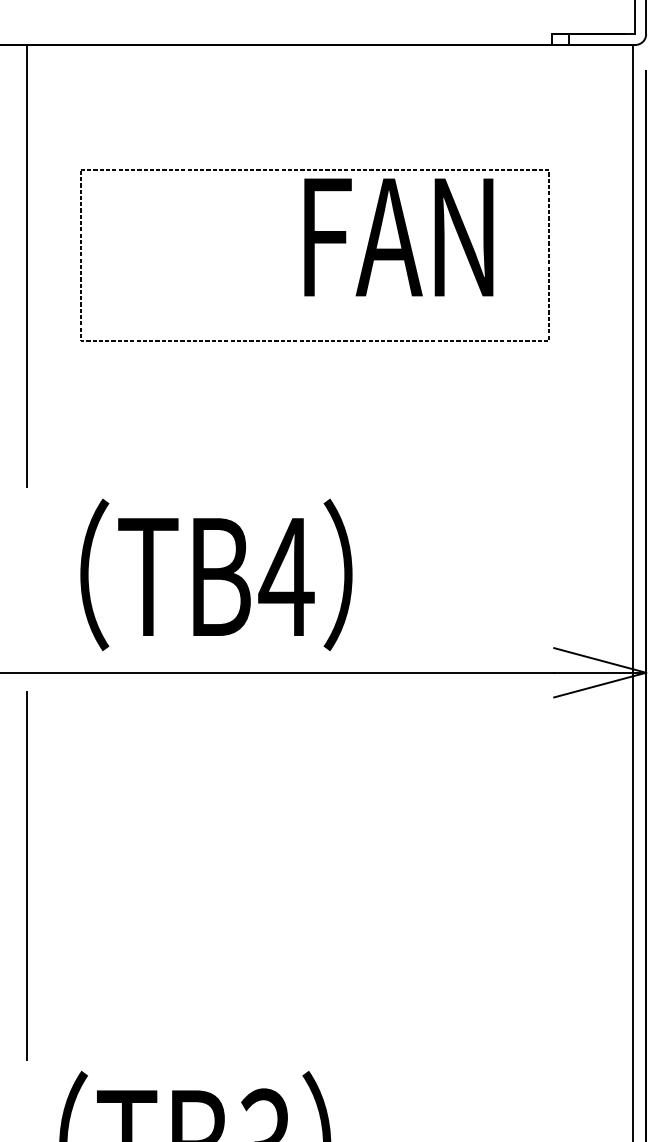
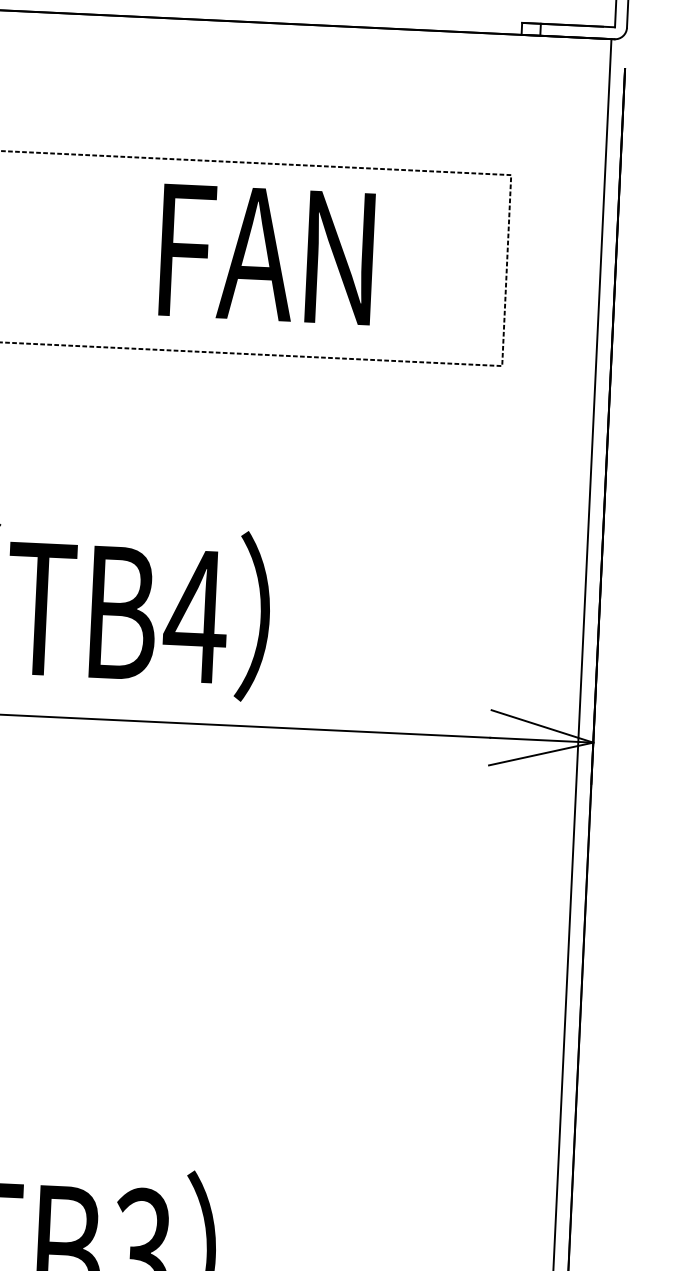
text: (398, 237) -> (266, 254), moved

